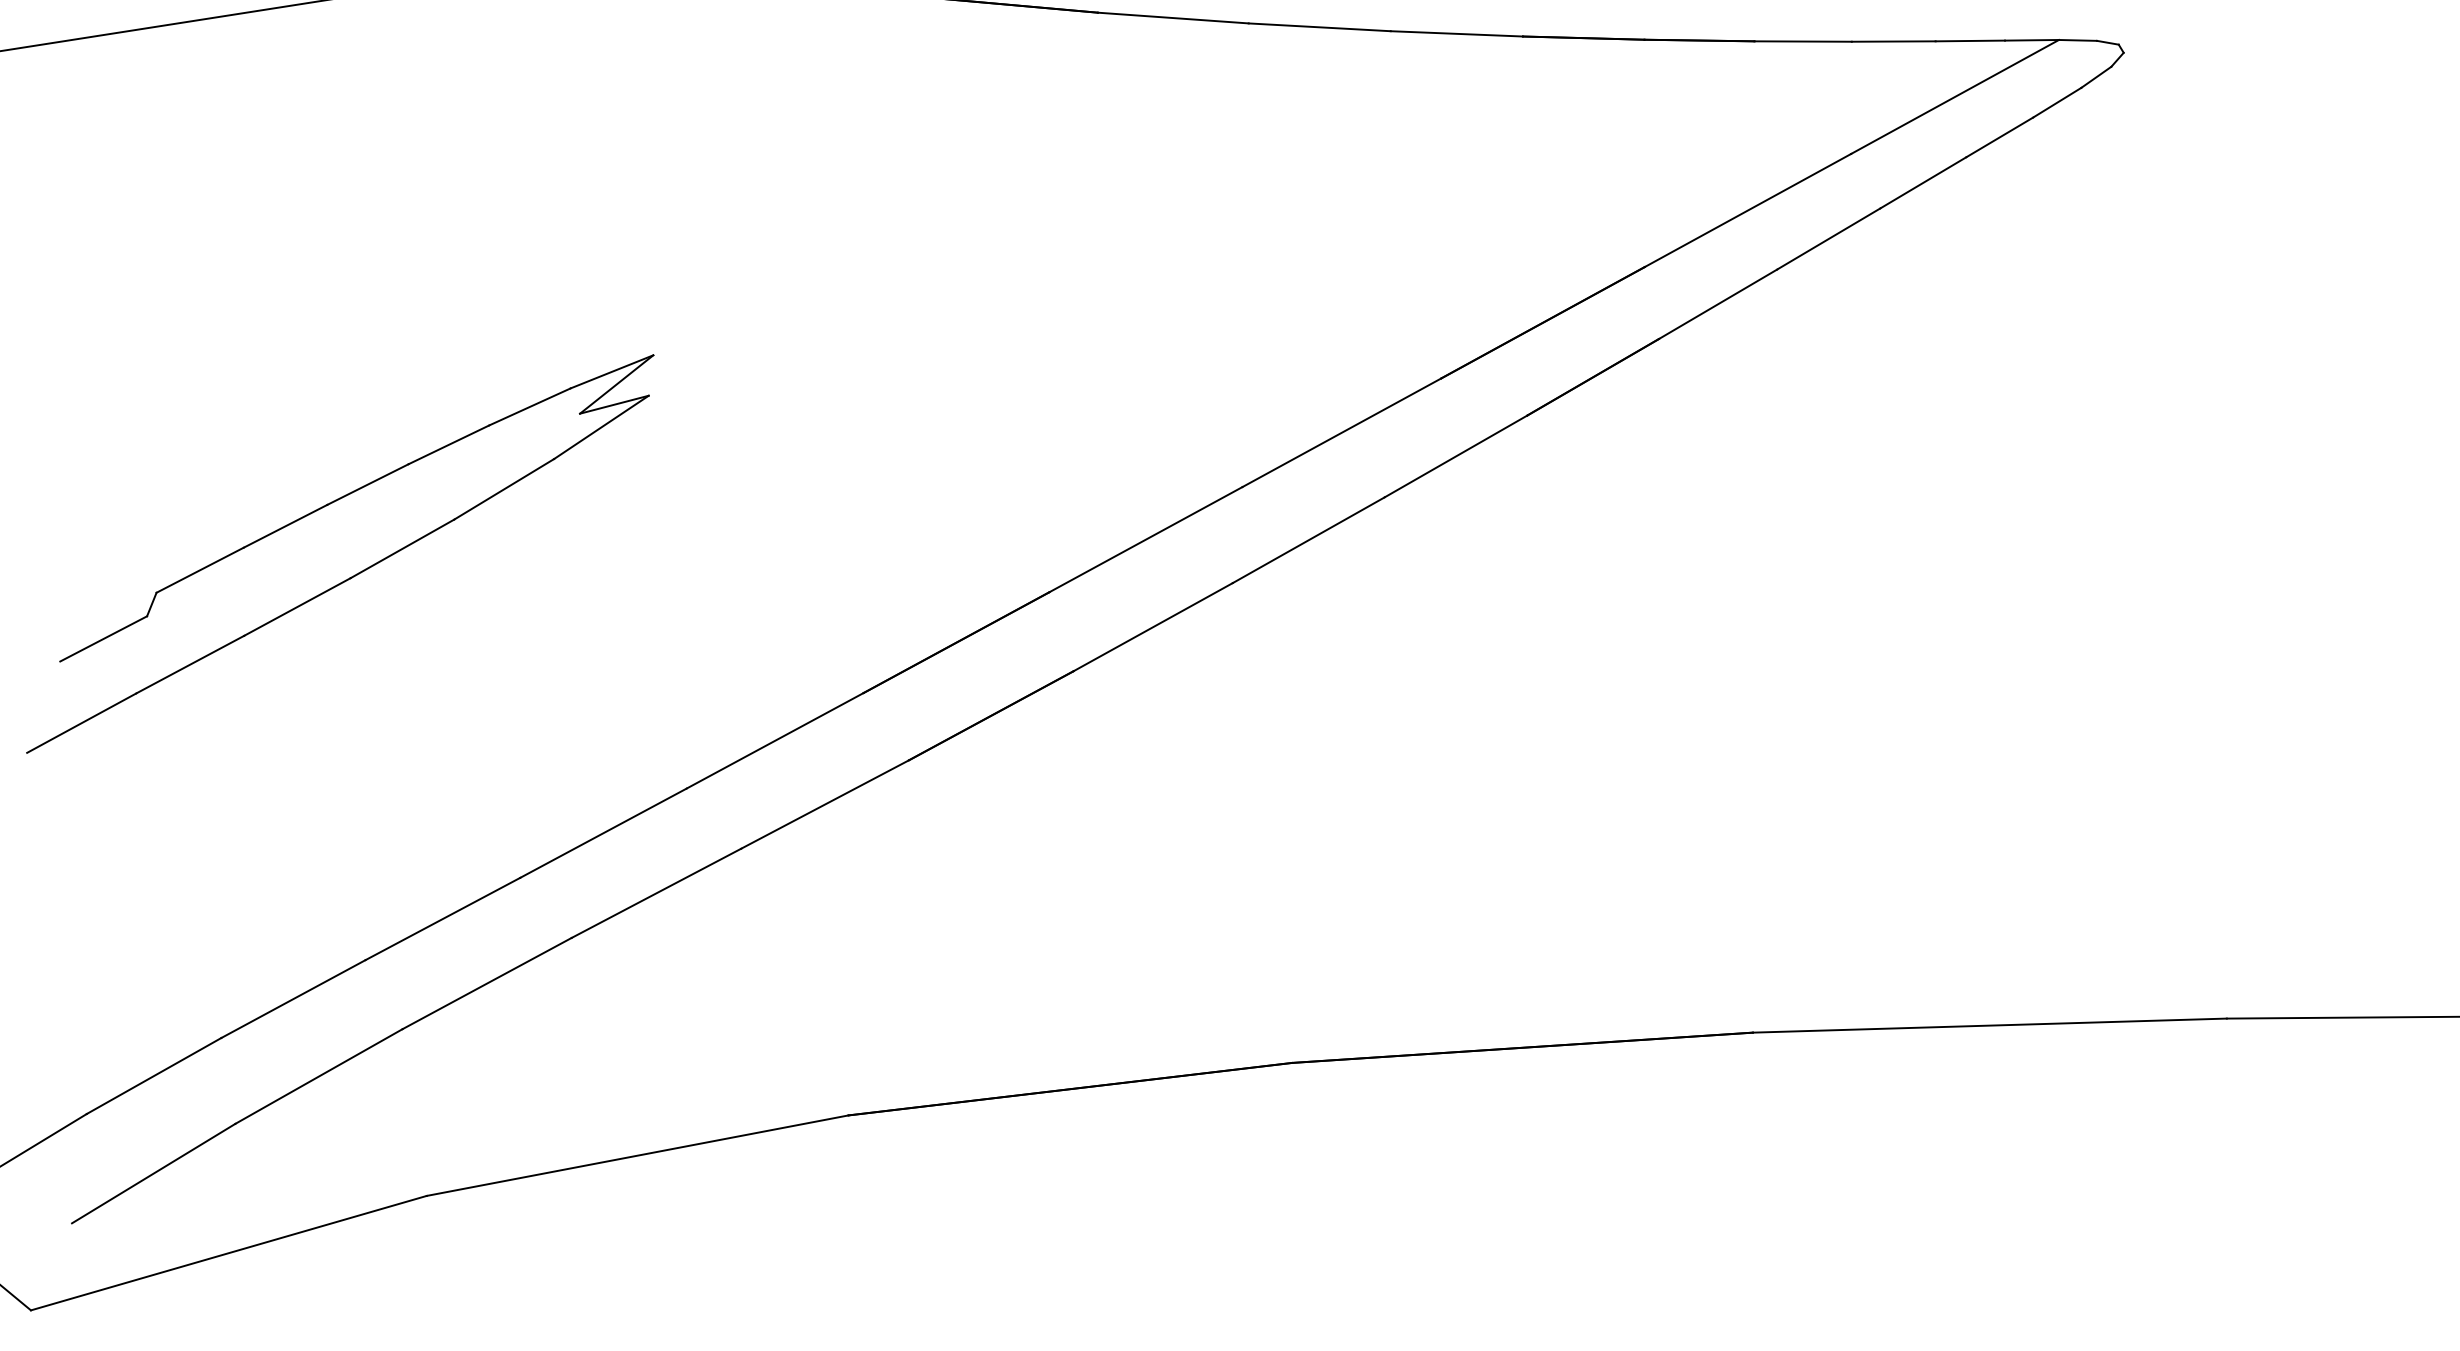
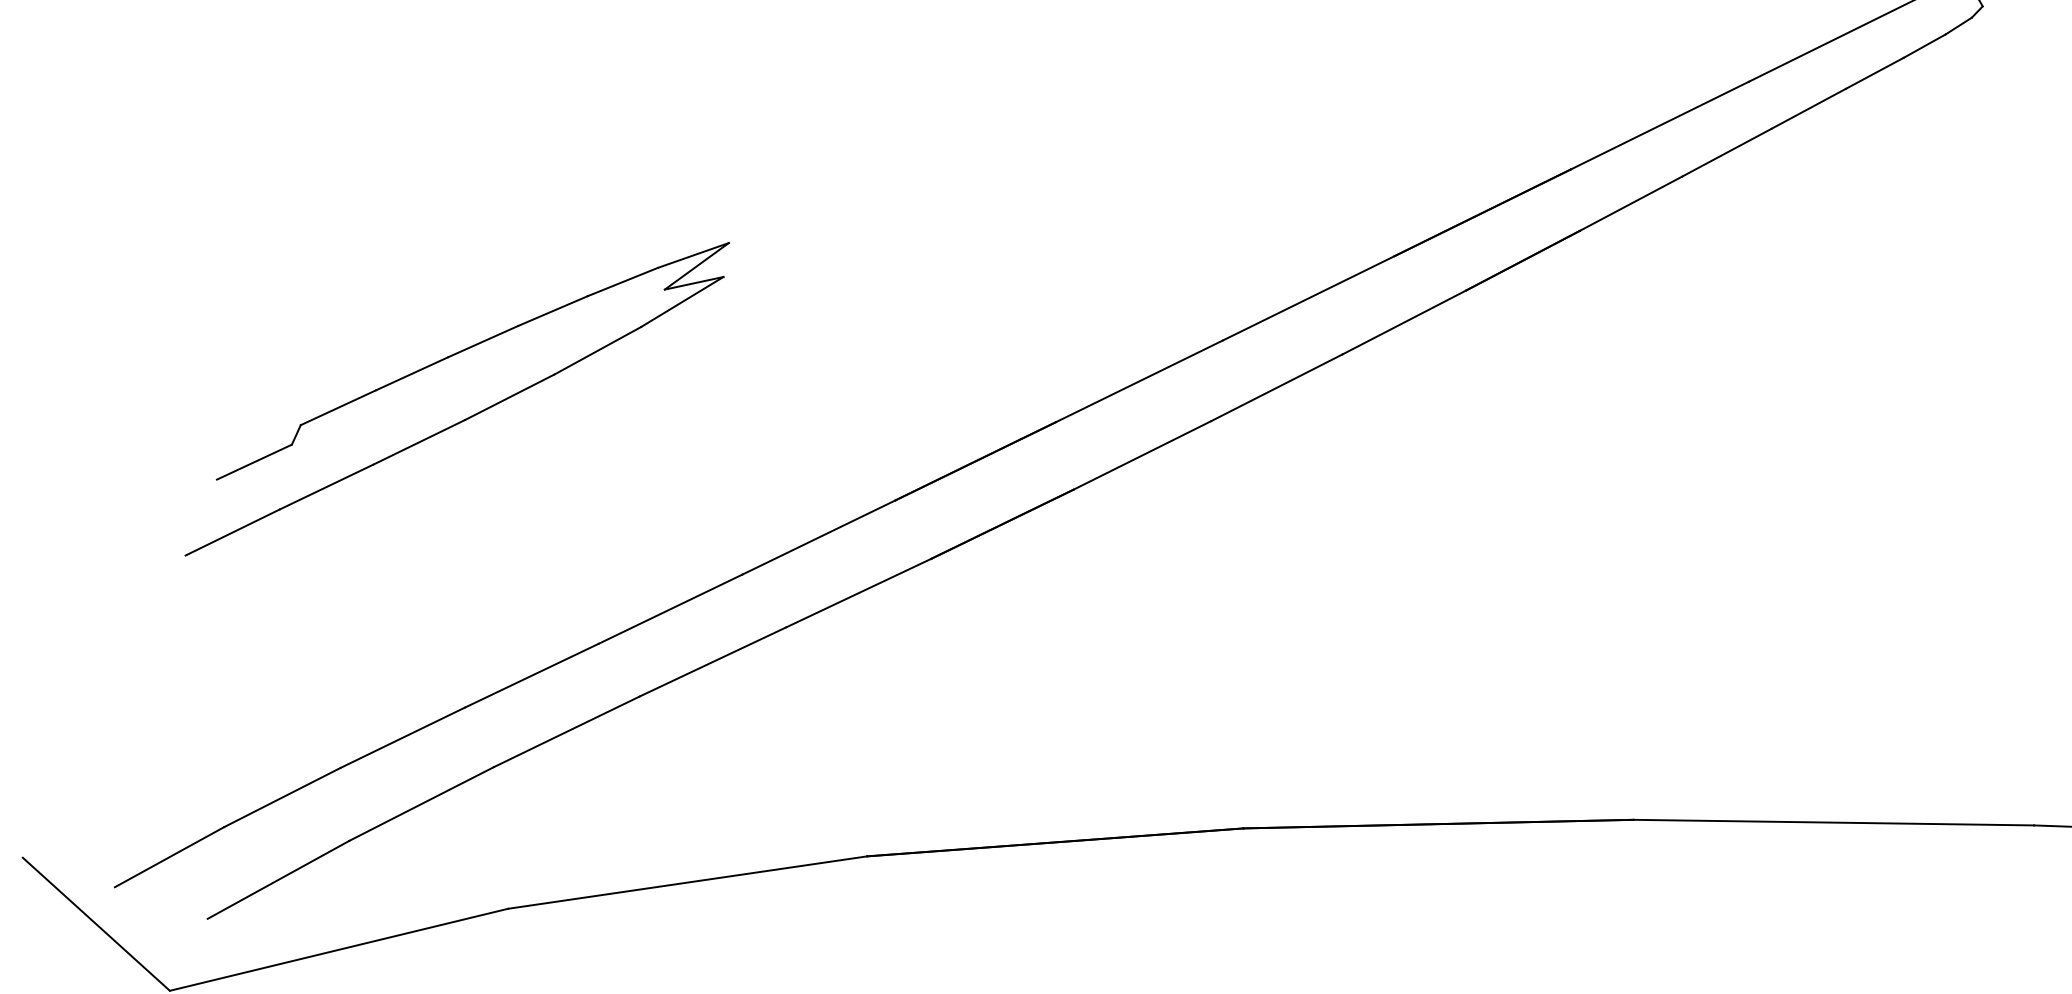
part: (354, 574) -> (468, 417), moved

